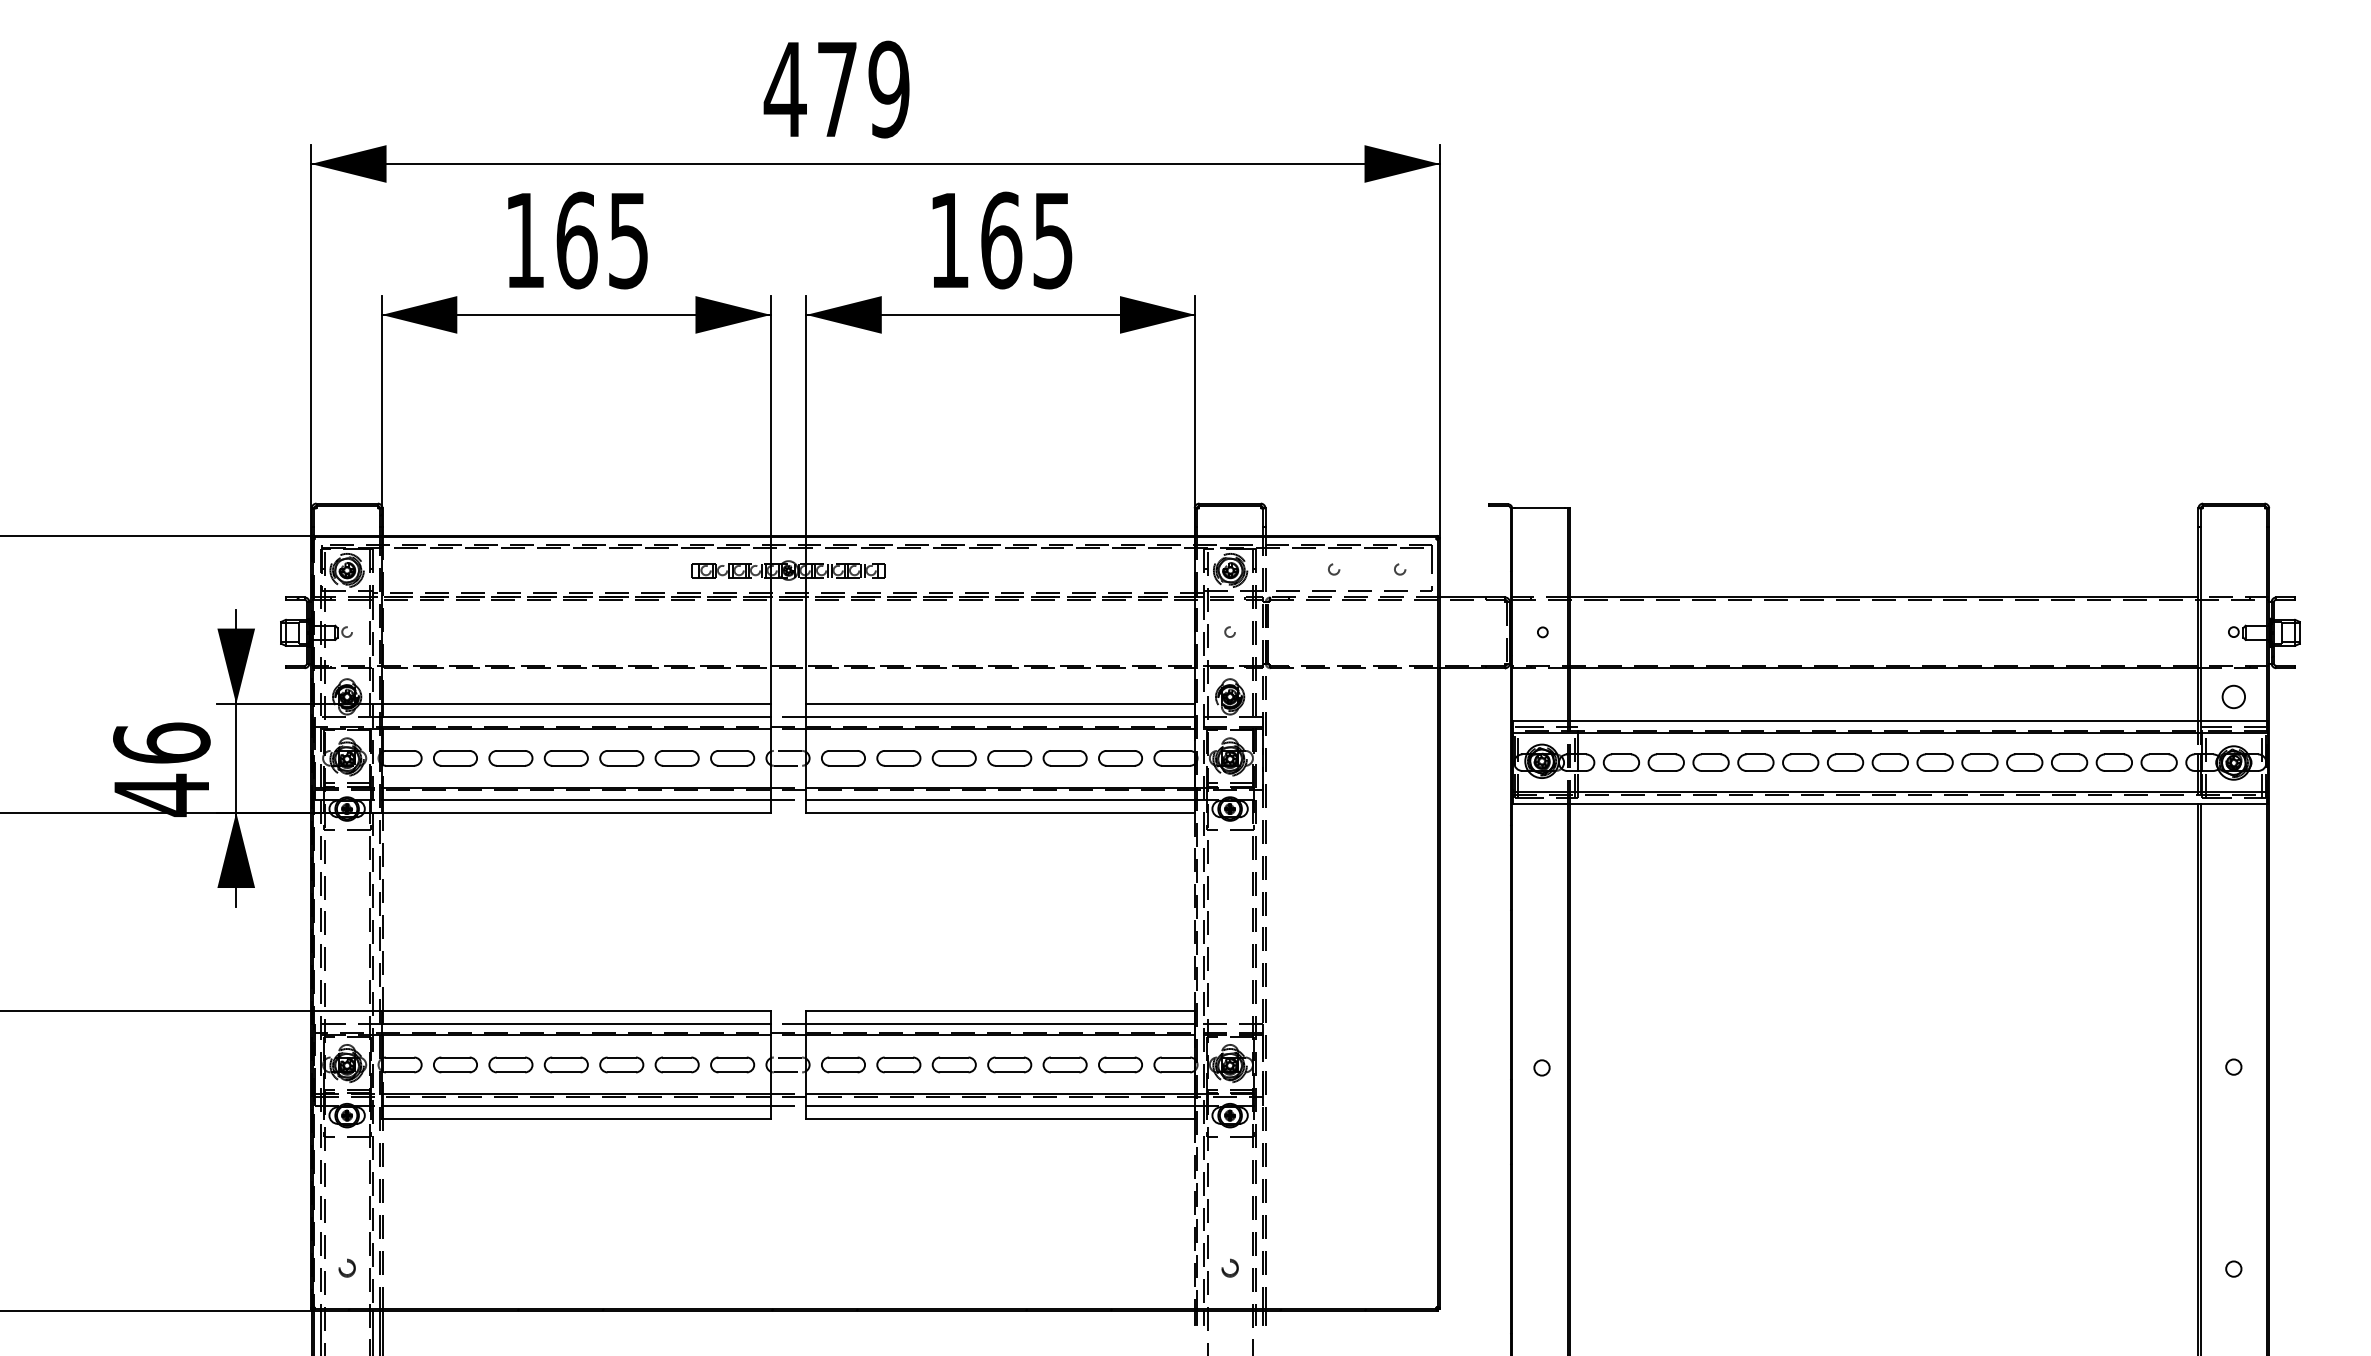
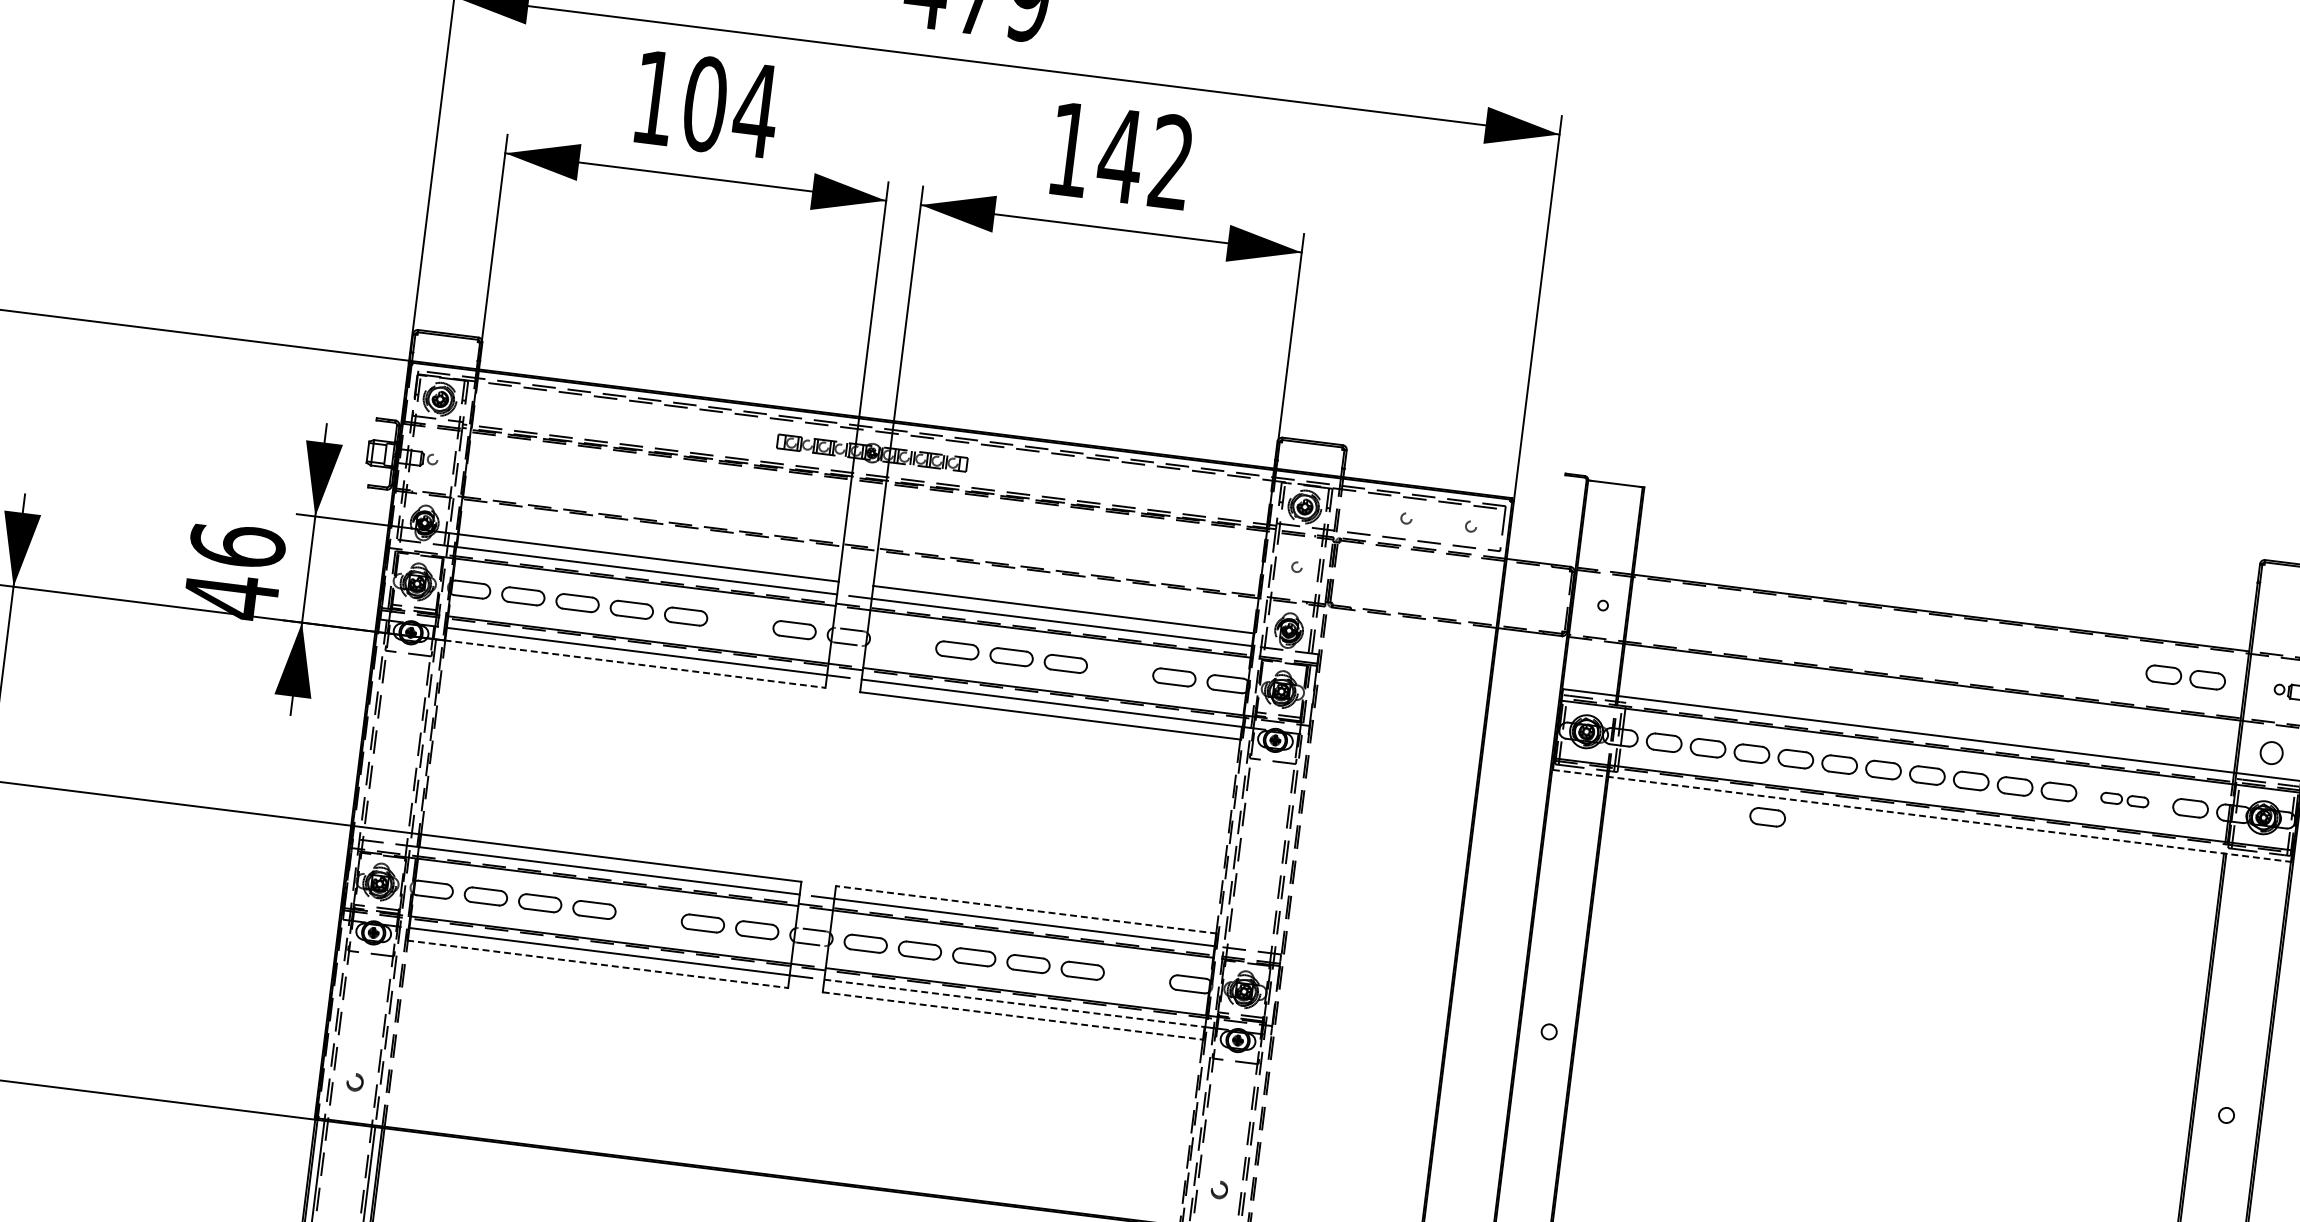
text: (603, 240) -> (731, 107), 165 -> 104
text: (1025, 240) -> (1144, 158), 165 -> 142
part: (2137, 631) -> (2185, 677), added
part: (676, 758) -> (739, 623), removed
part: (843, 758) -> (903, 643), removed
part: (1064, 758) -> (1119, 670), removed
part: (2091, 762) -> (2124, 799), size x0.6
line: (1890, 803) -> (1922, 815), solid -> dashed
line: (576, 812) -> (635, 664), solid -> dashed
part: (1734, 824) -> (1767, 817), added
line: (1000, 1010) -> (1026, 909), solid -> dashed
part: (621, 1064) -> (648, 916), removed
part: (1120, 1064) -> (1136, 977), removed
line: (1000, 1106) -> (1014, 1003), solid -> dashed
line: (576, 1119) -> (597, 964), solid -> dashed
line: (1000, 1119) -> (1012, 1016), solid -> dashed

